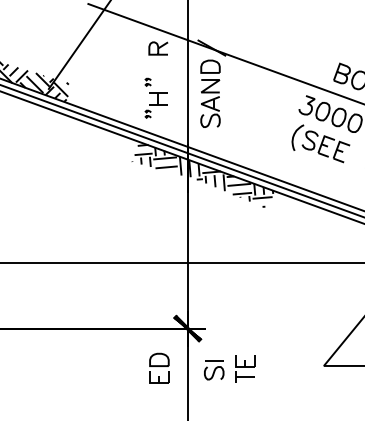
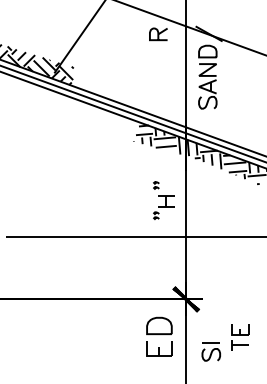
part: (155, 97) -> (163, 199), moved
part: (159, 367) -> (159, 336), size x1.4
part: (214, 370) -> (211, 352), moved

